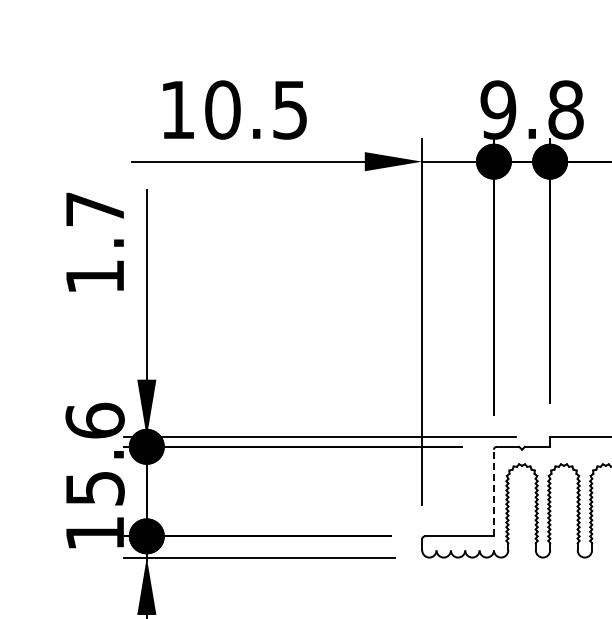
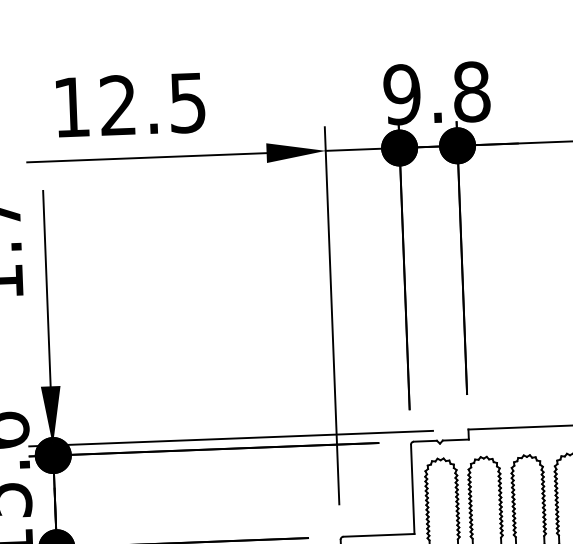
text: (222, 109) -> (117, 105), 10.5 -> 12.5
line: (493, 492) -> (412, 488), dashed -> solid

